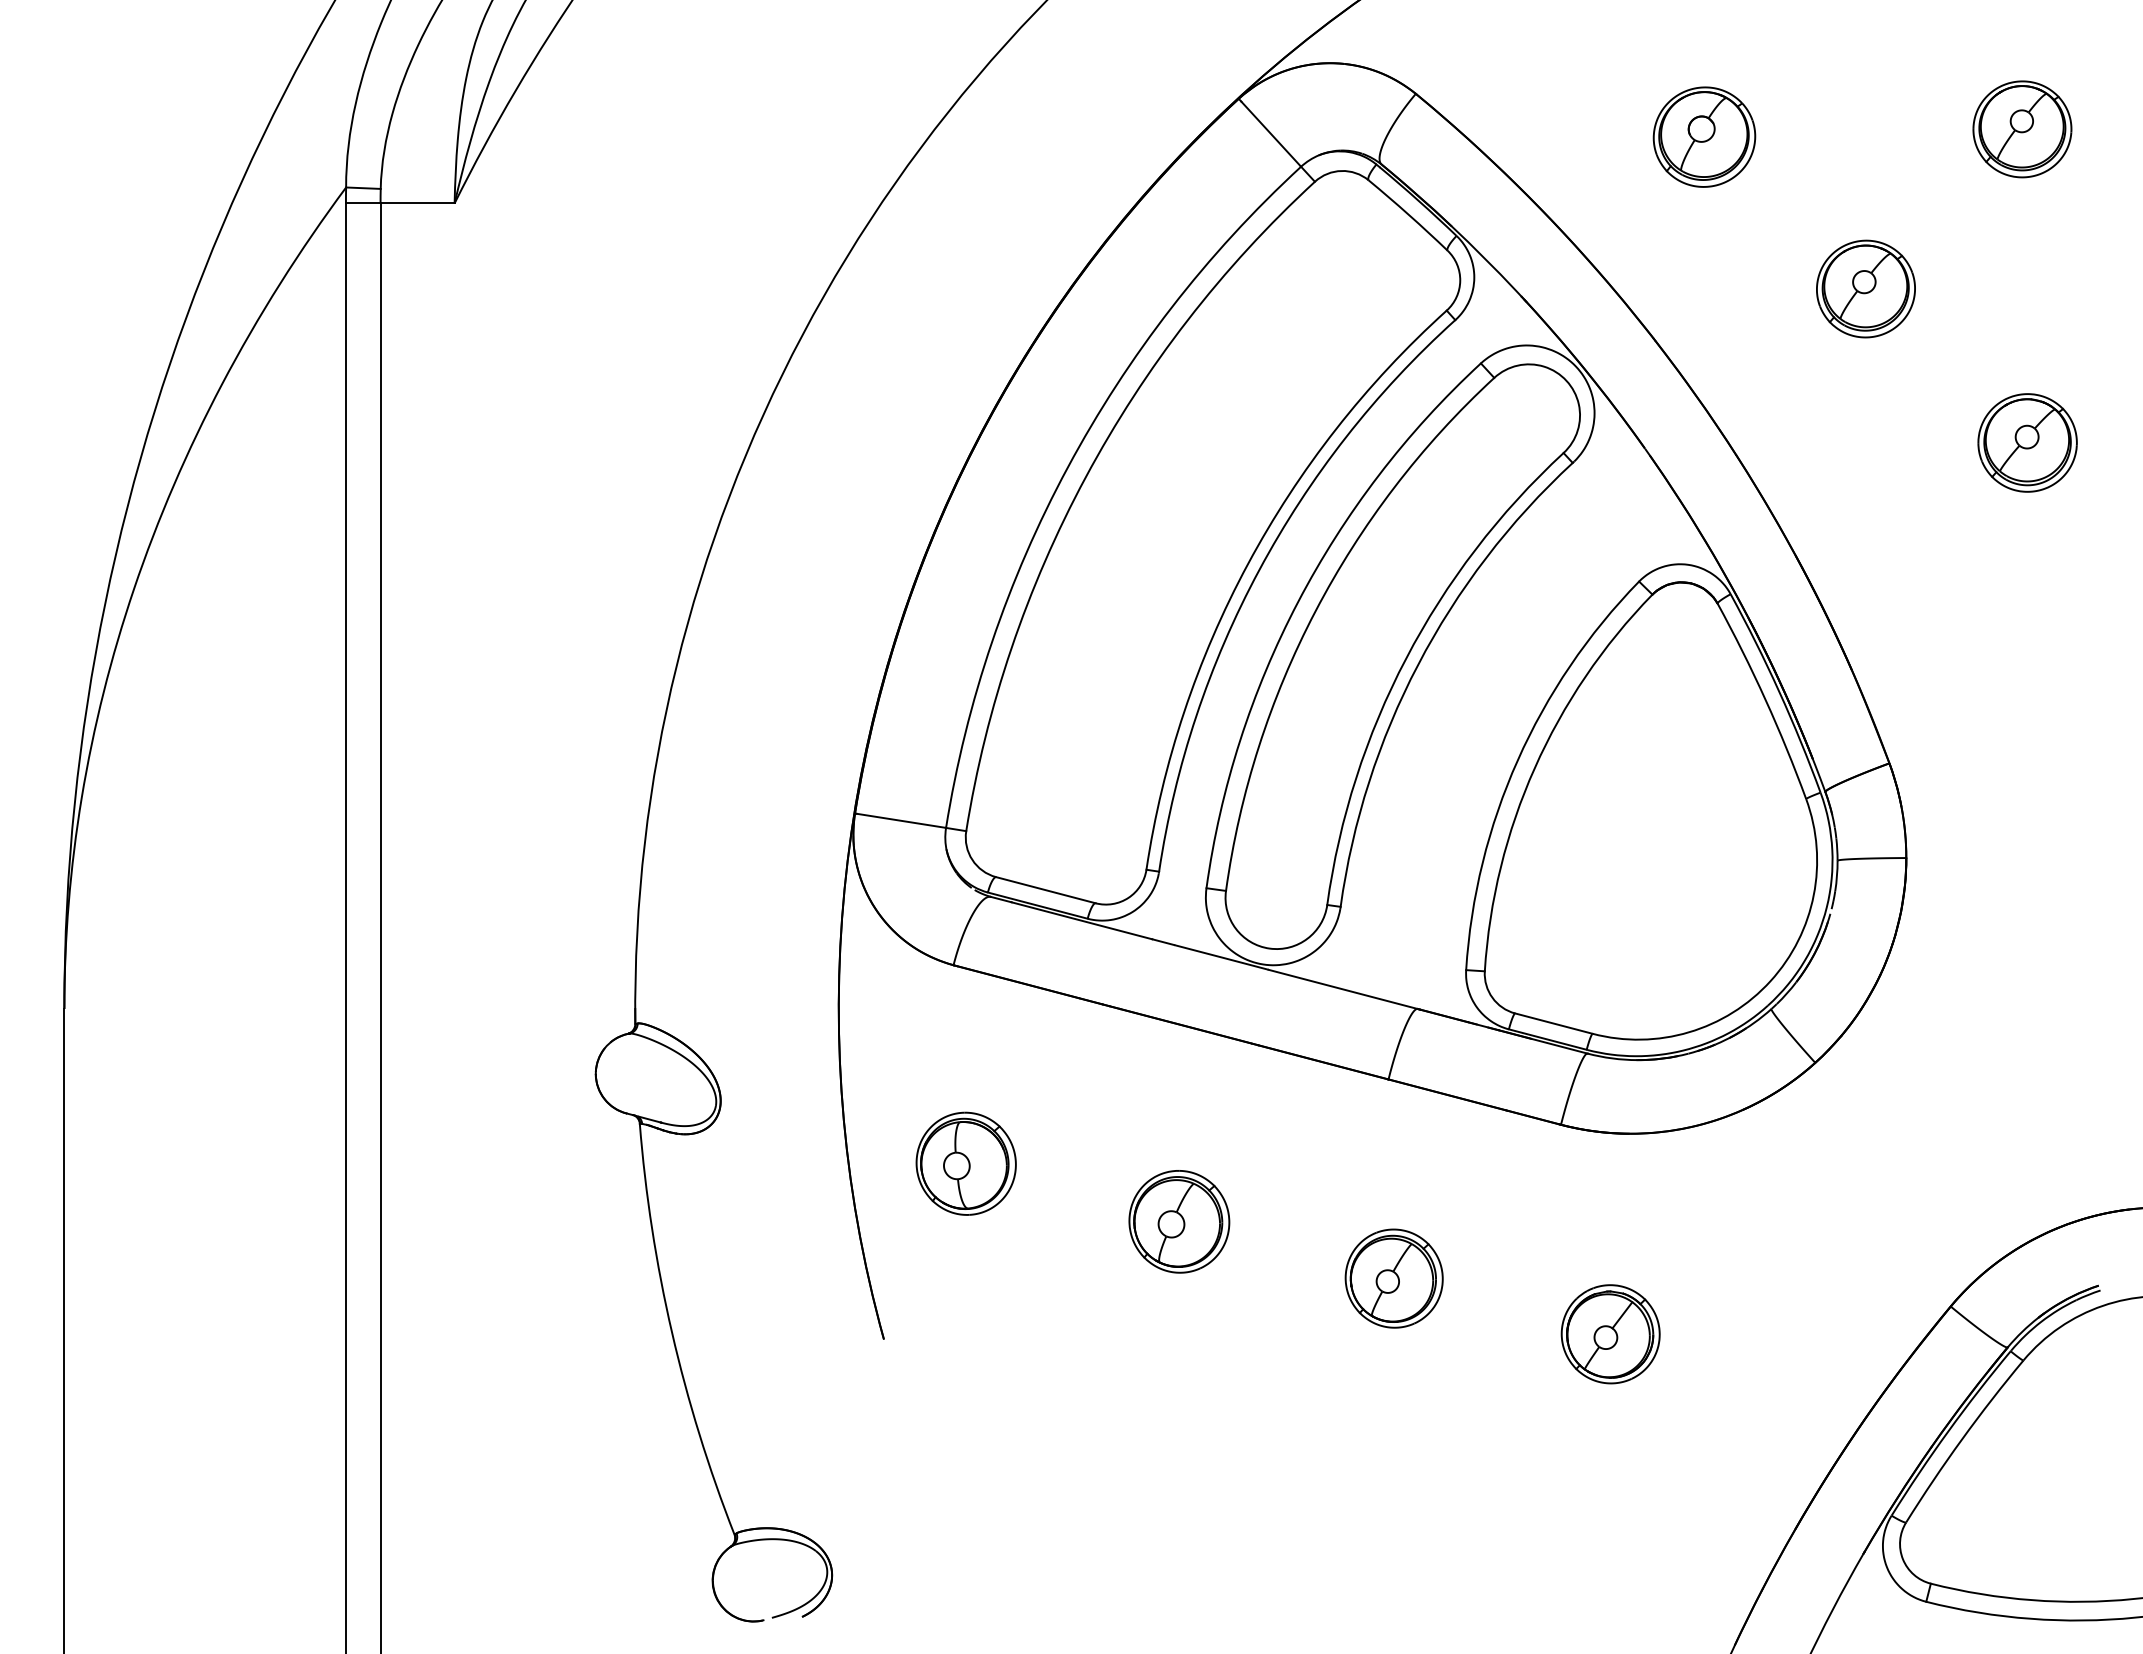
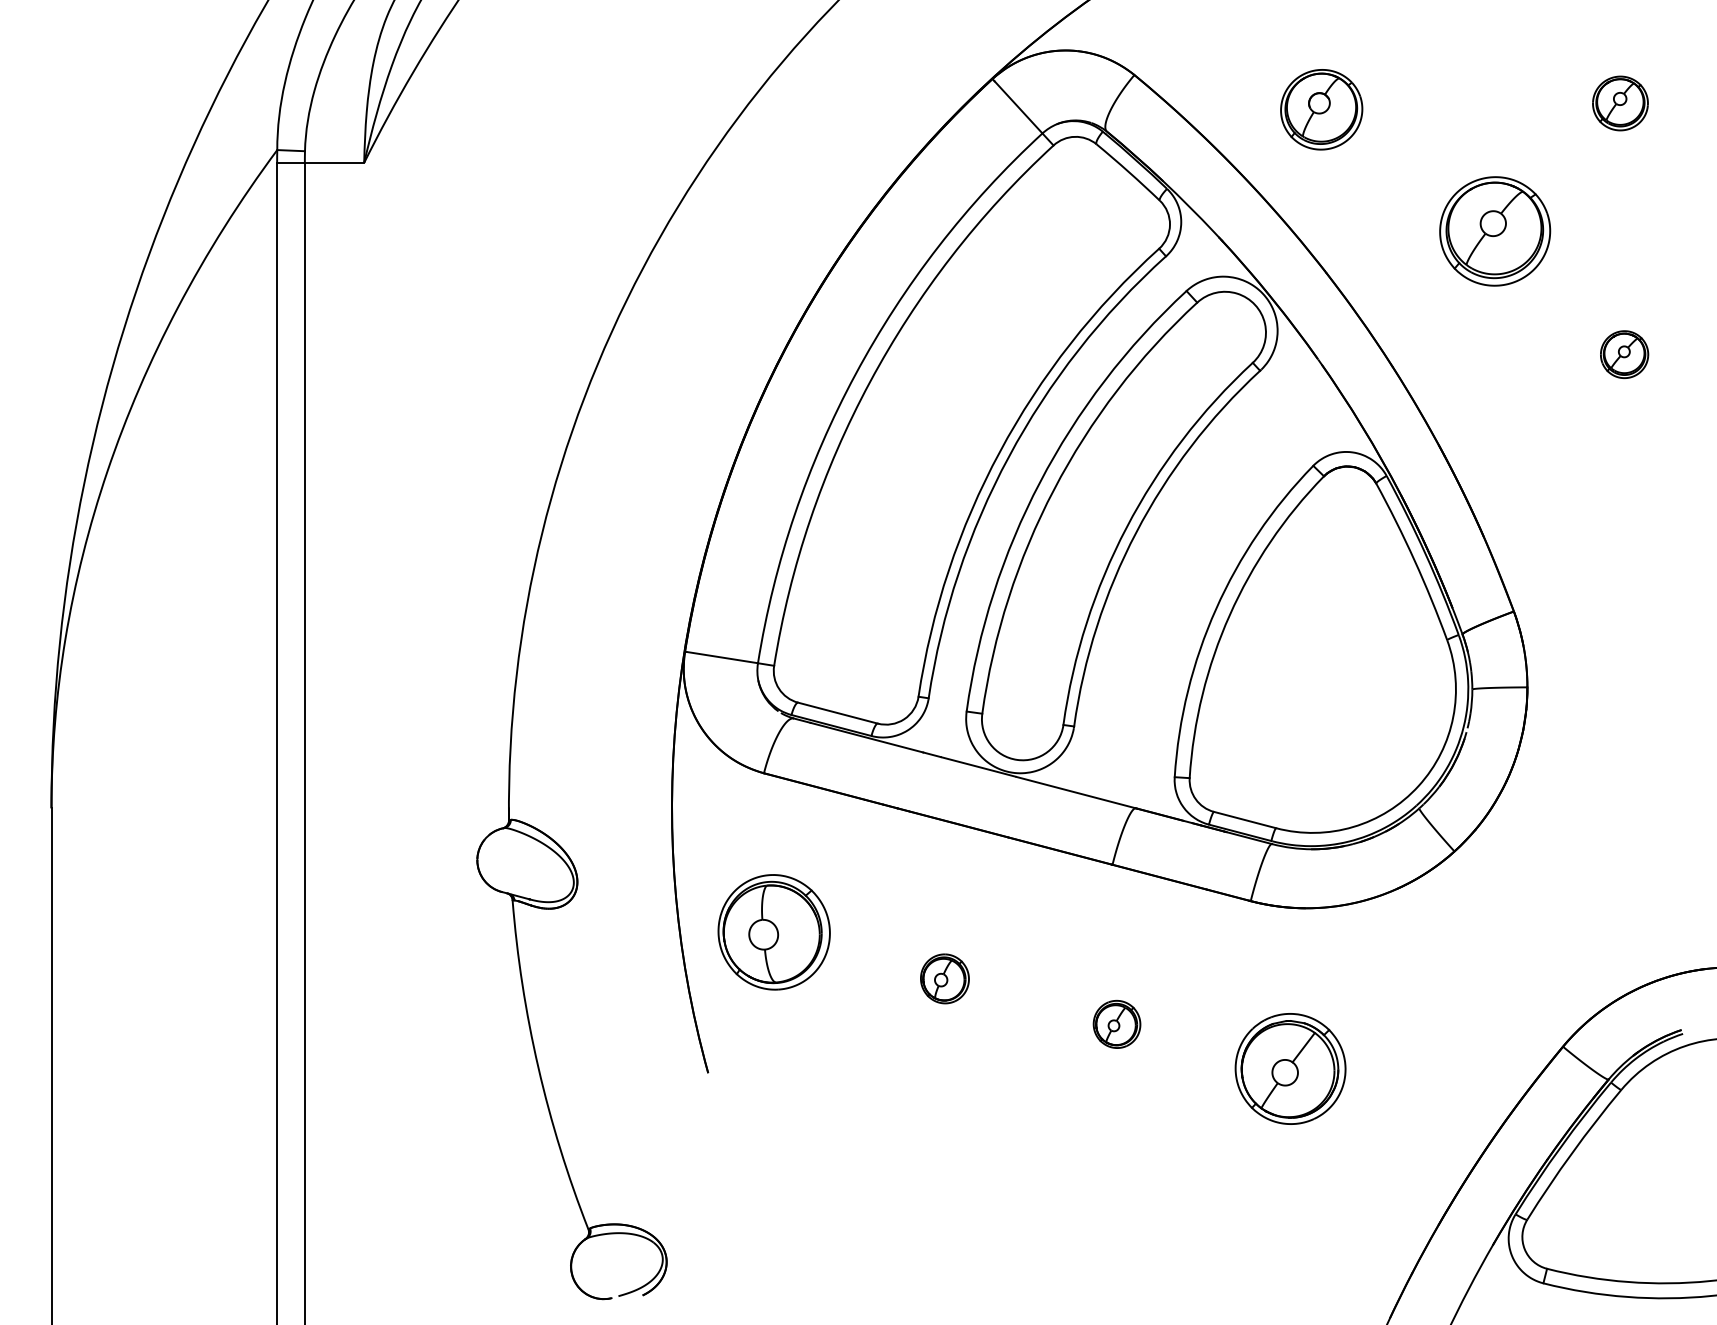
part: (2022, 129) -> (1620, 103), size x0.7
part: (1704, 136) -> (1321, 109), moved
part: (1865, 289) -> (1494, 231), size x1.4
part: (2027, 442) -> (1624, 354), size x0.6
part: (965, 1163) -> (773, 932), size x1.4
part: (1178, 1221) -> (944, 978), size x0.6
part: (1393, 1278) -> (1116, 1024), size x0.6
part: (1610, 1333) -> (1290, 1068), size x1.4

